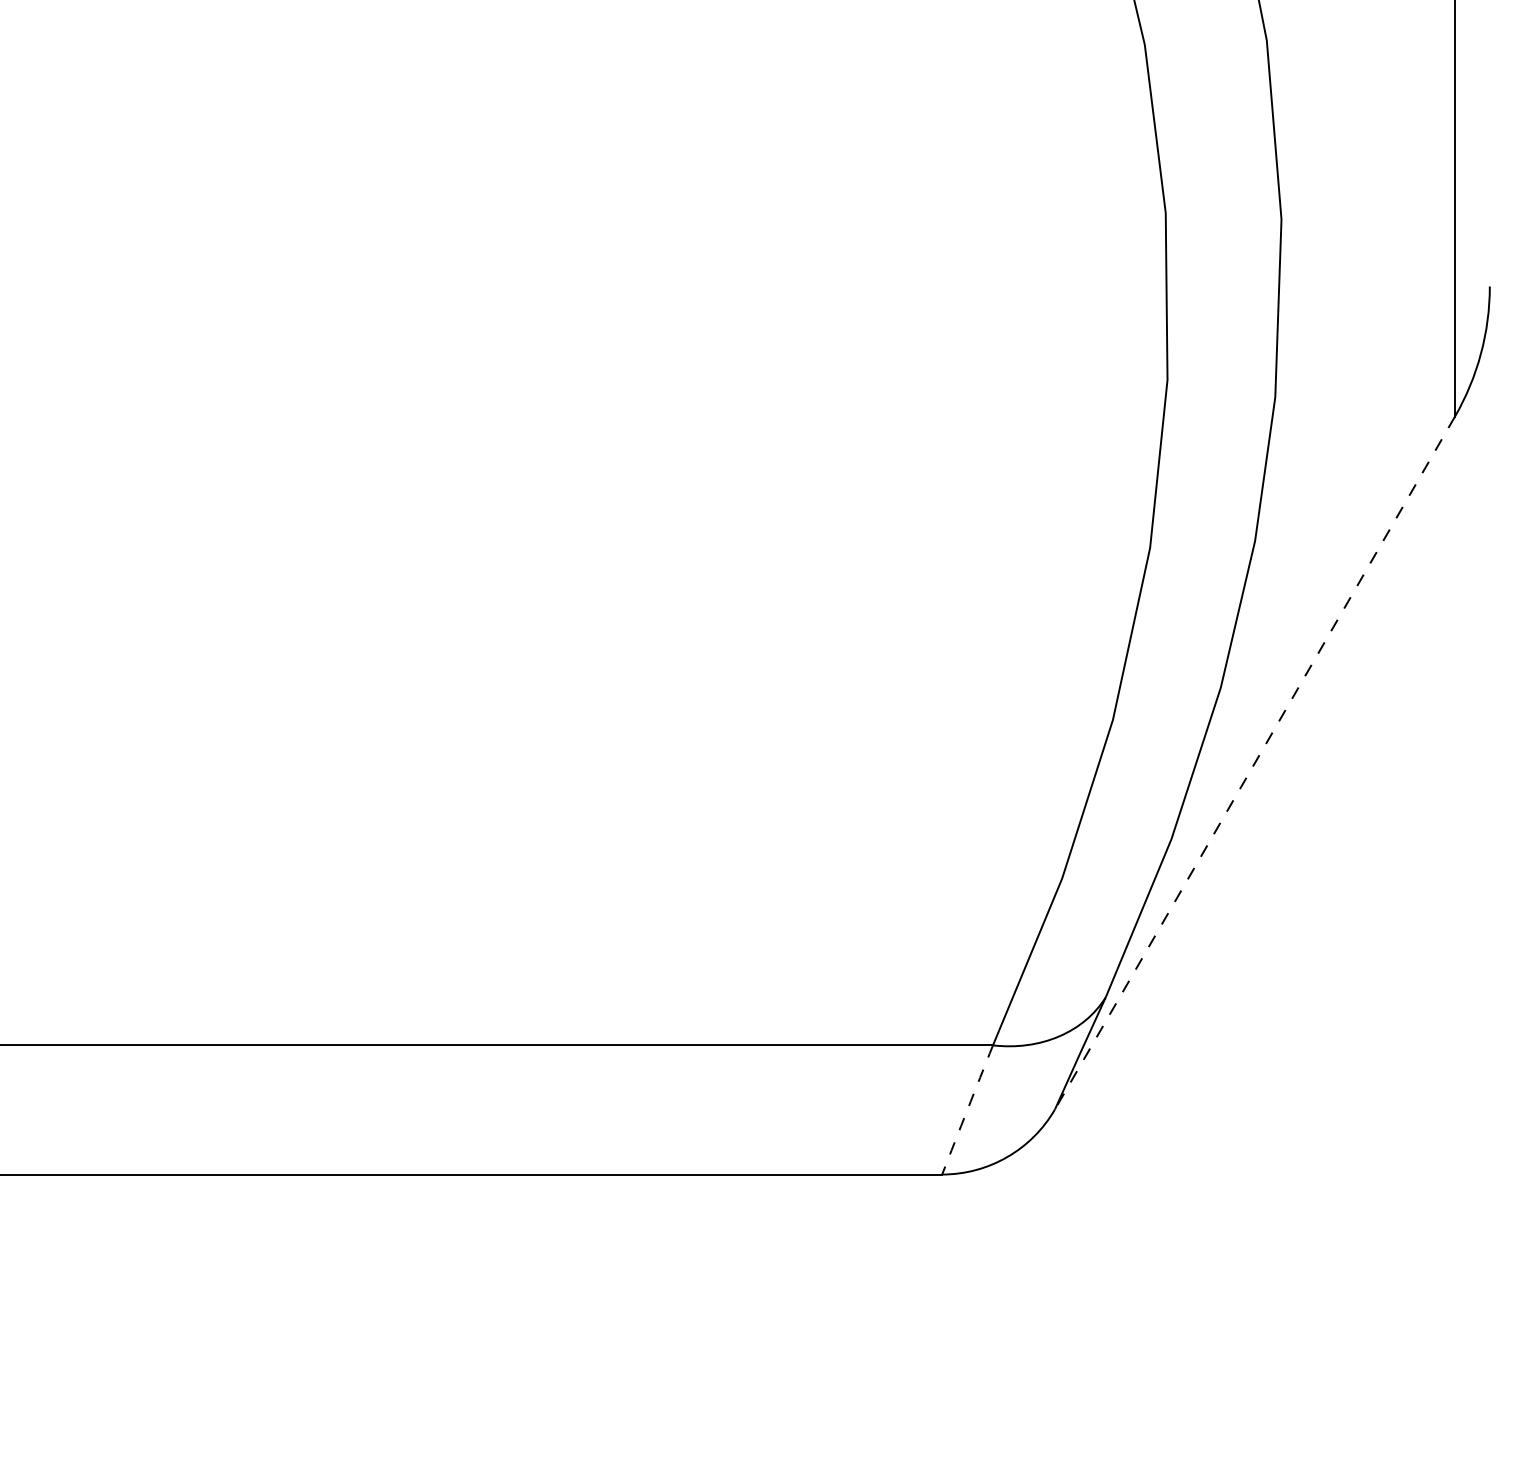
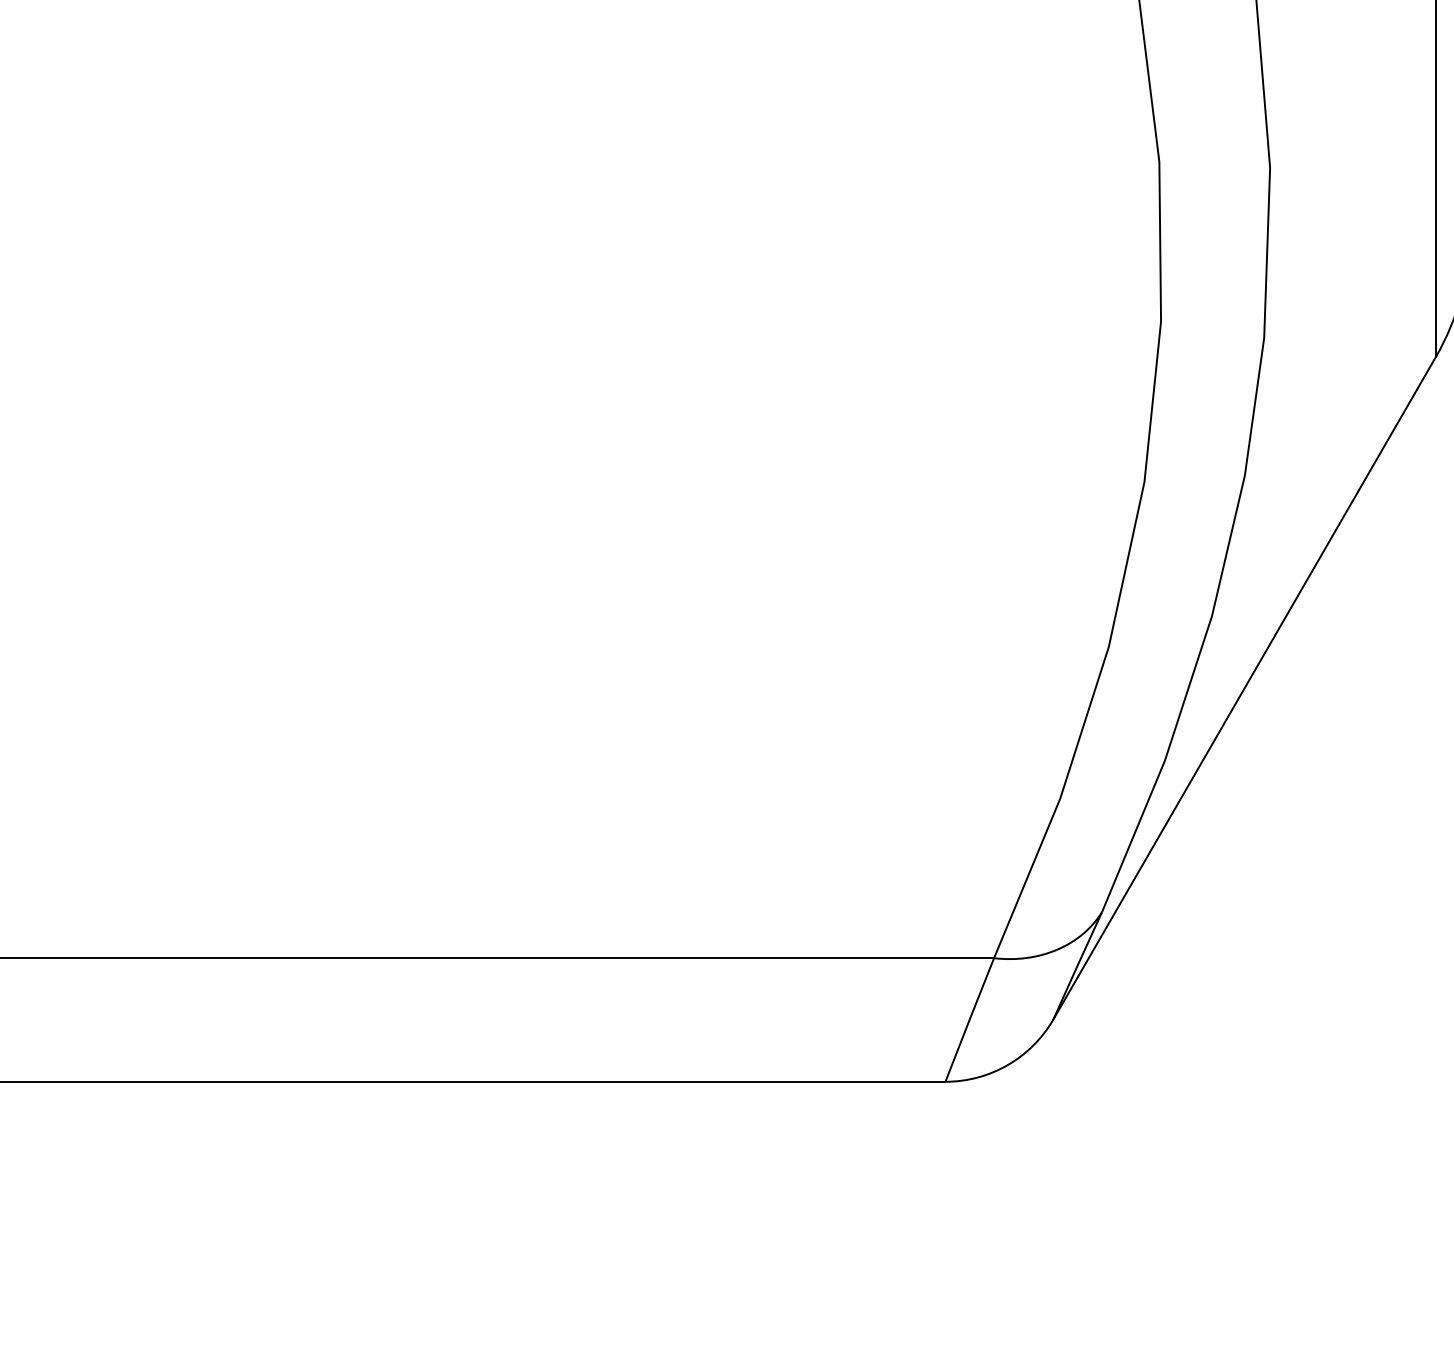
line: (1254, 763) -> (1244, 688), dashed -> solid
arc: (967, 1109) -> (969, 1019), dashed -> solid

